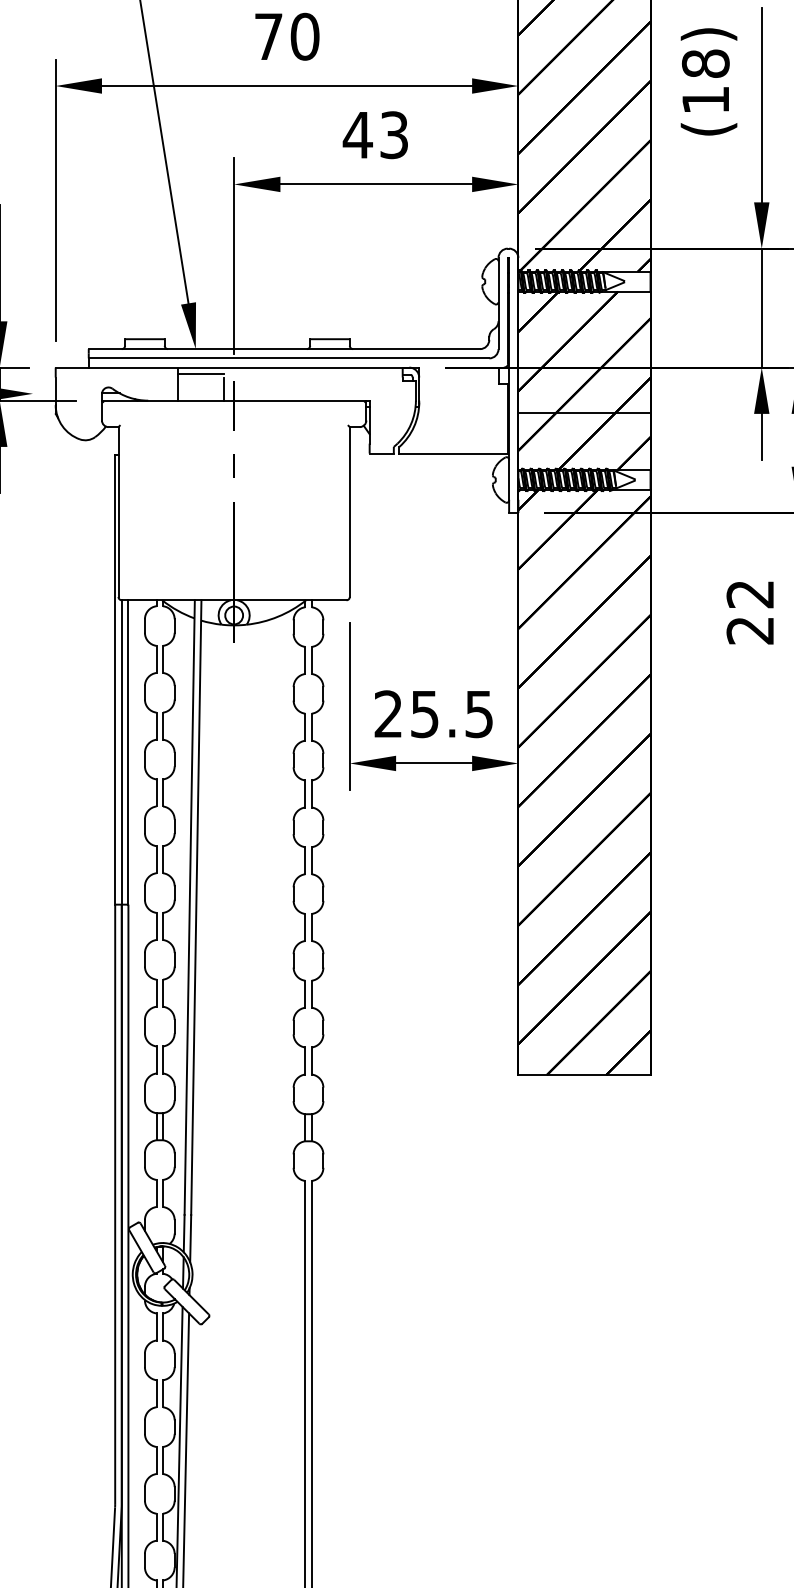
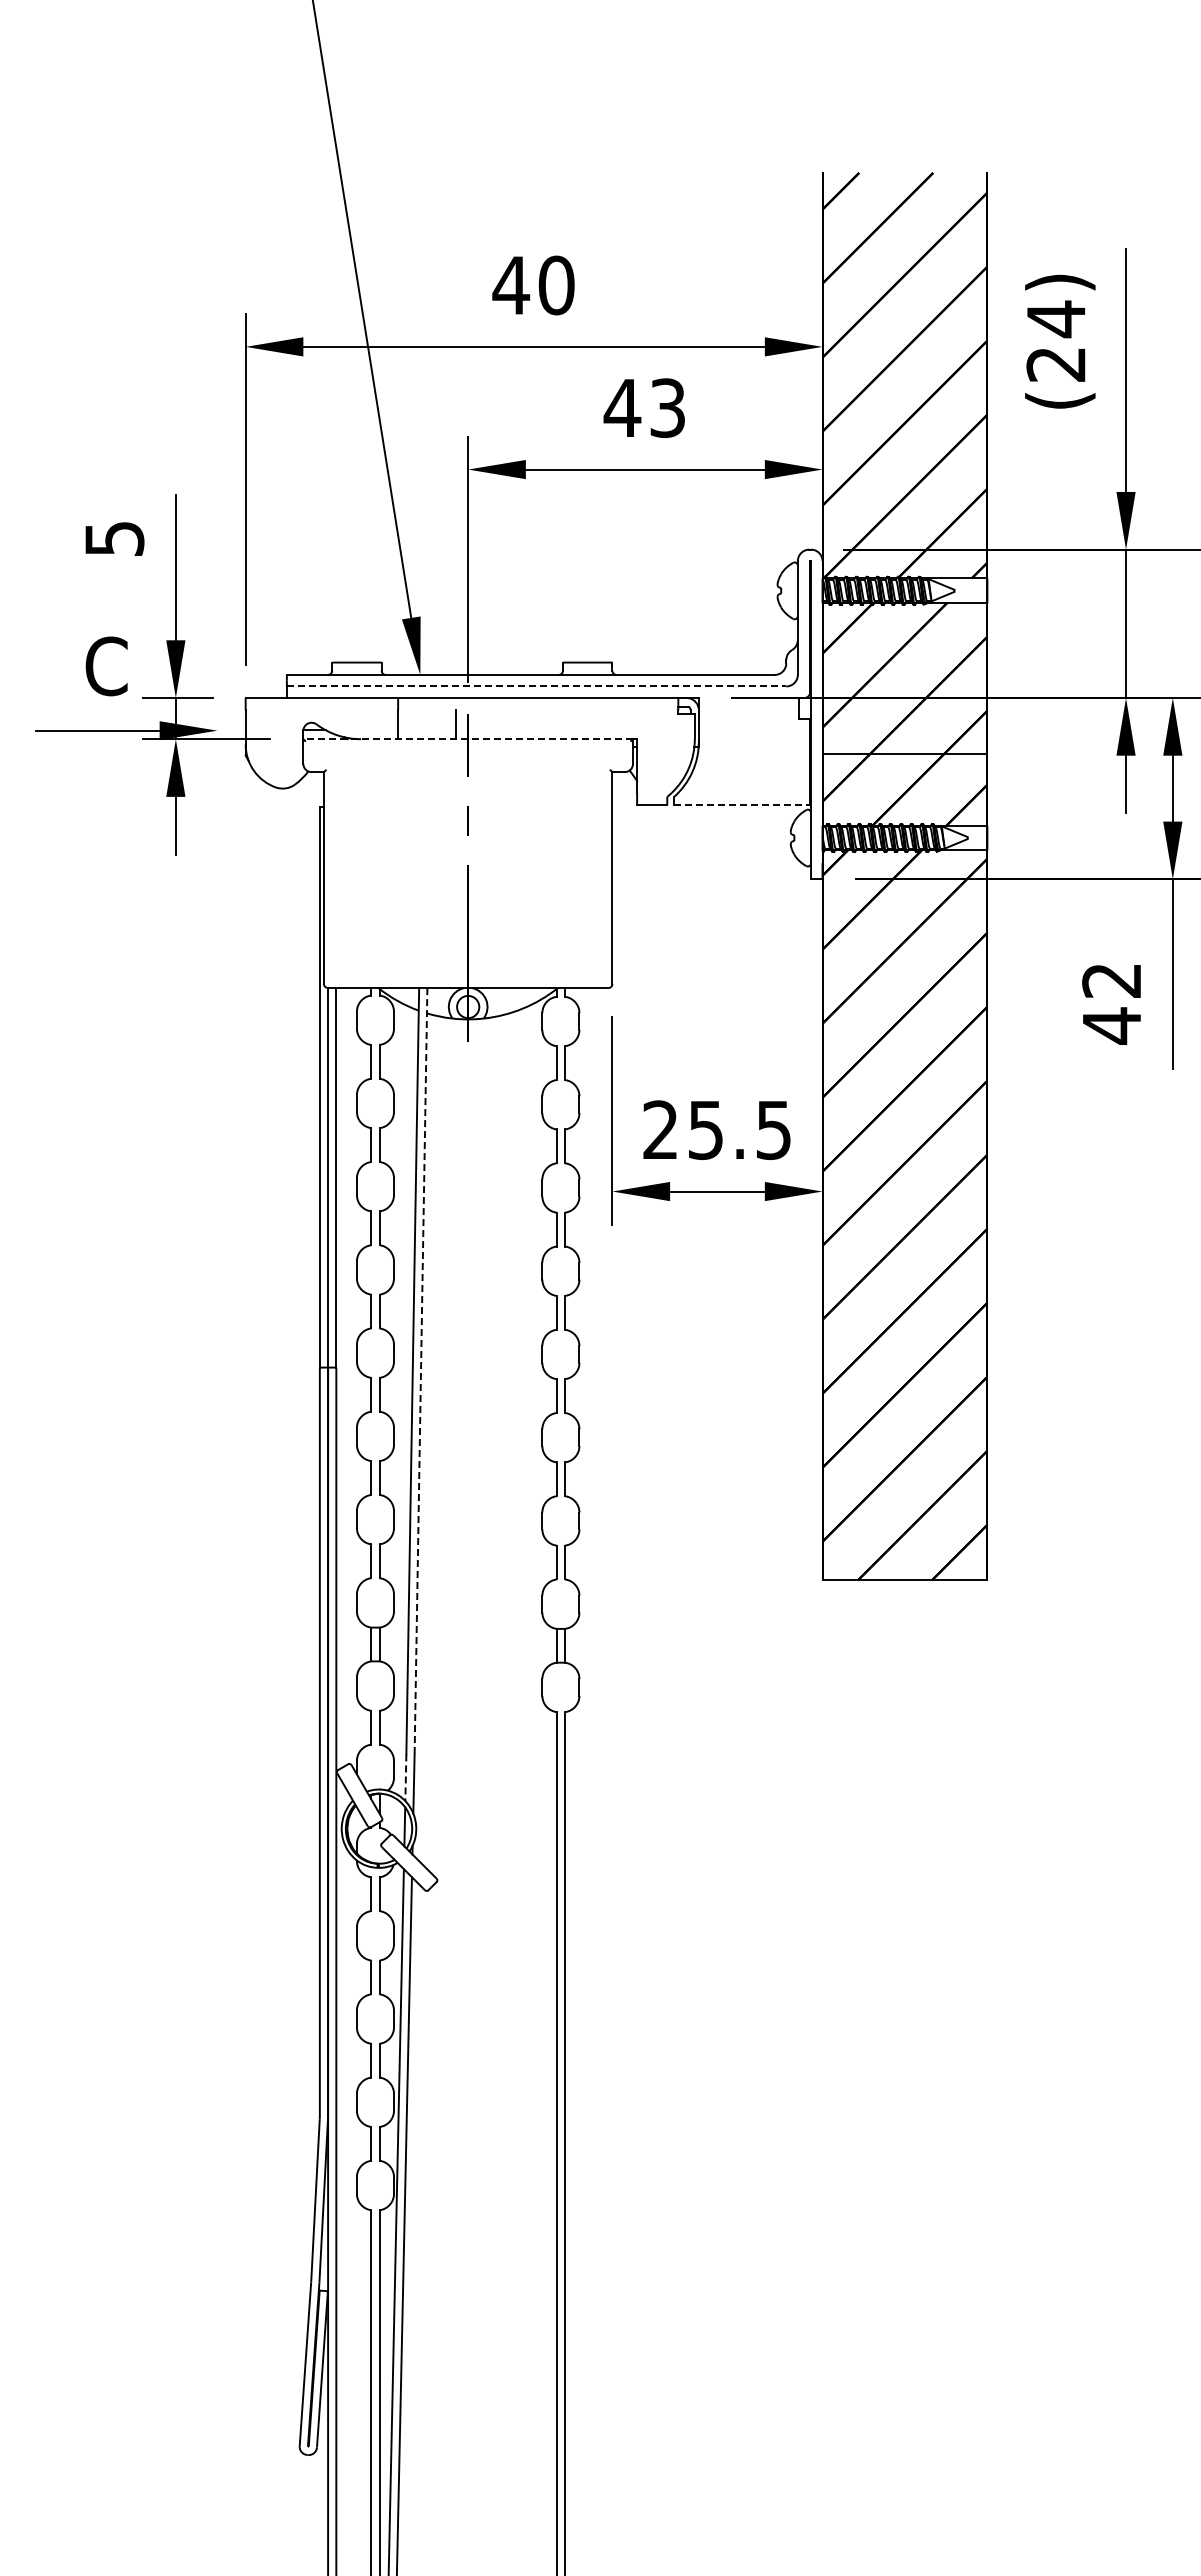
text: (268, 36) -> (511, 285), 70 -> 40
text: (705, 80) -> (1056, 340), (18) -> (24)
line: (288, 358) -> (536, 686), solid -> dashed
line: (200, 374) -> (426, 706), removed
line: (234, 400) -> (468, 739), solid -> dashed
line: (454, 453) -> (742, 805), solid -> dashed
text: (750, 630) -> (1111, 1025), 22 -> 42
line: (196, 907) -> (421, 1371), solid -> dashed
line: (183, 1234) -> (405, 1778), solid -> dashed

